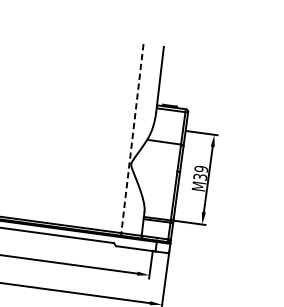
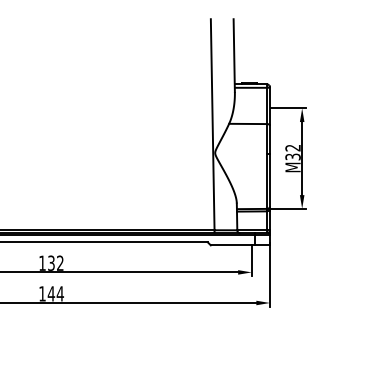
line: (132, 138) -> (212, 124), dashed -> solid
text: (200, 168) -> (292, 147), M39 -> M32

